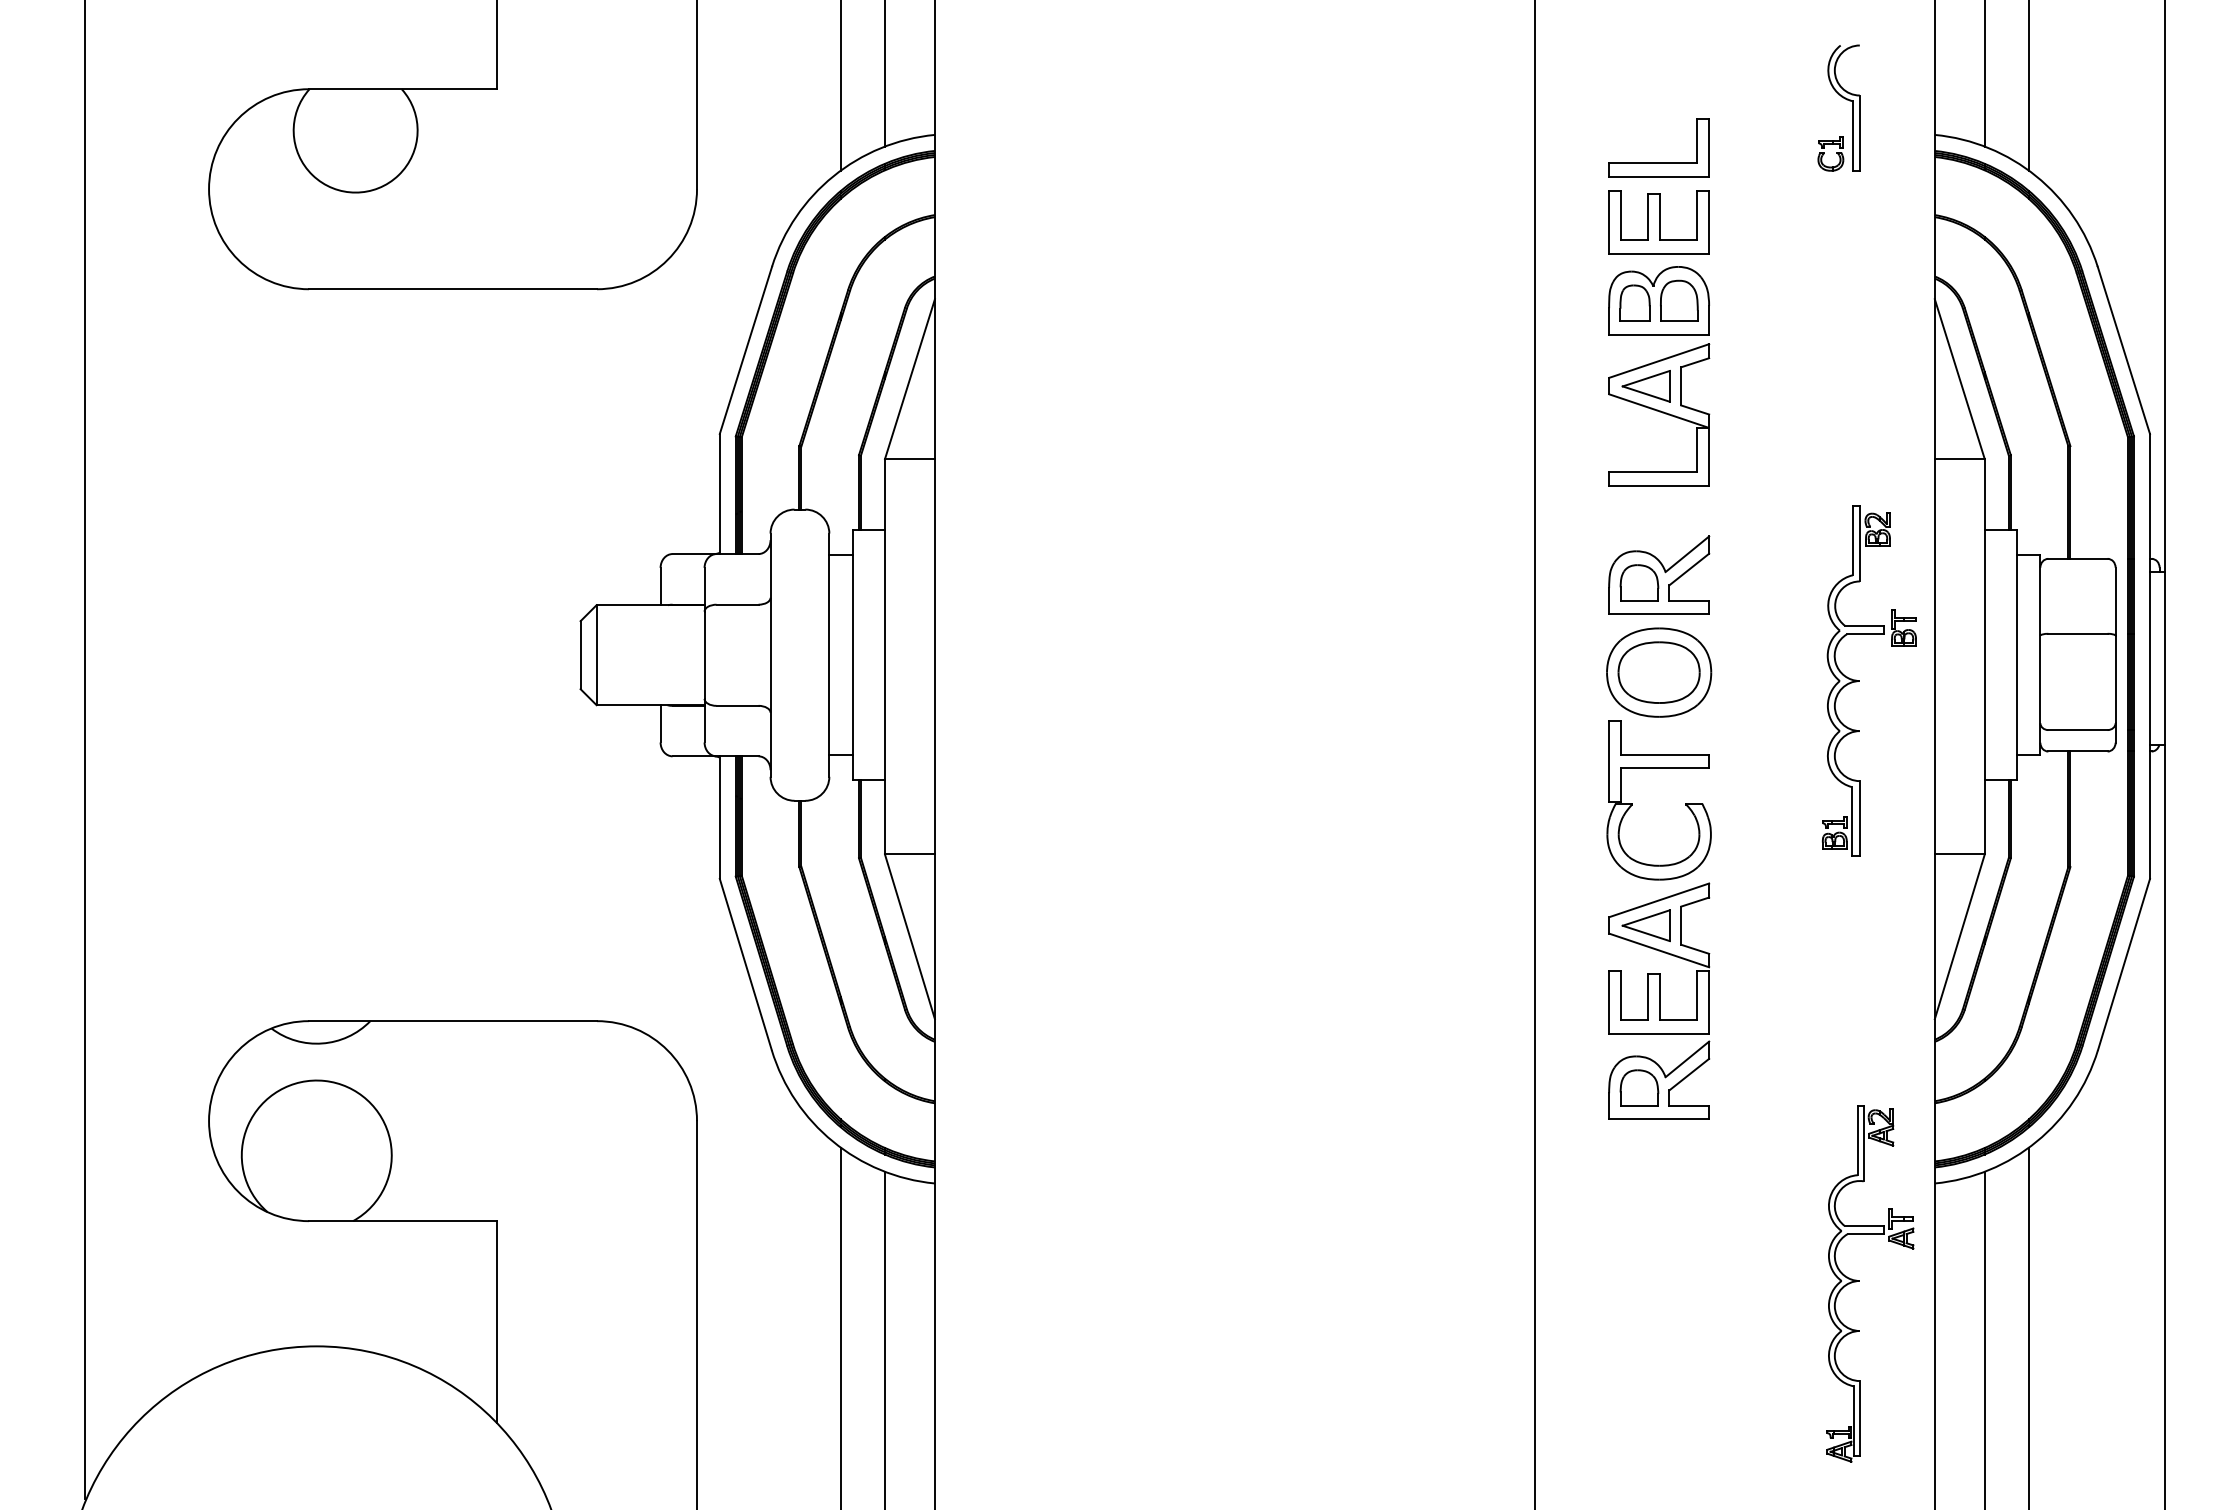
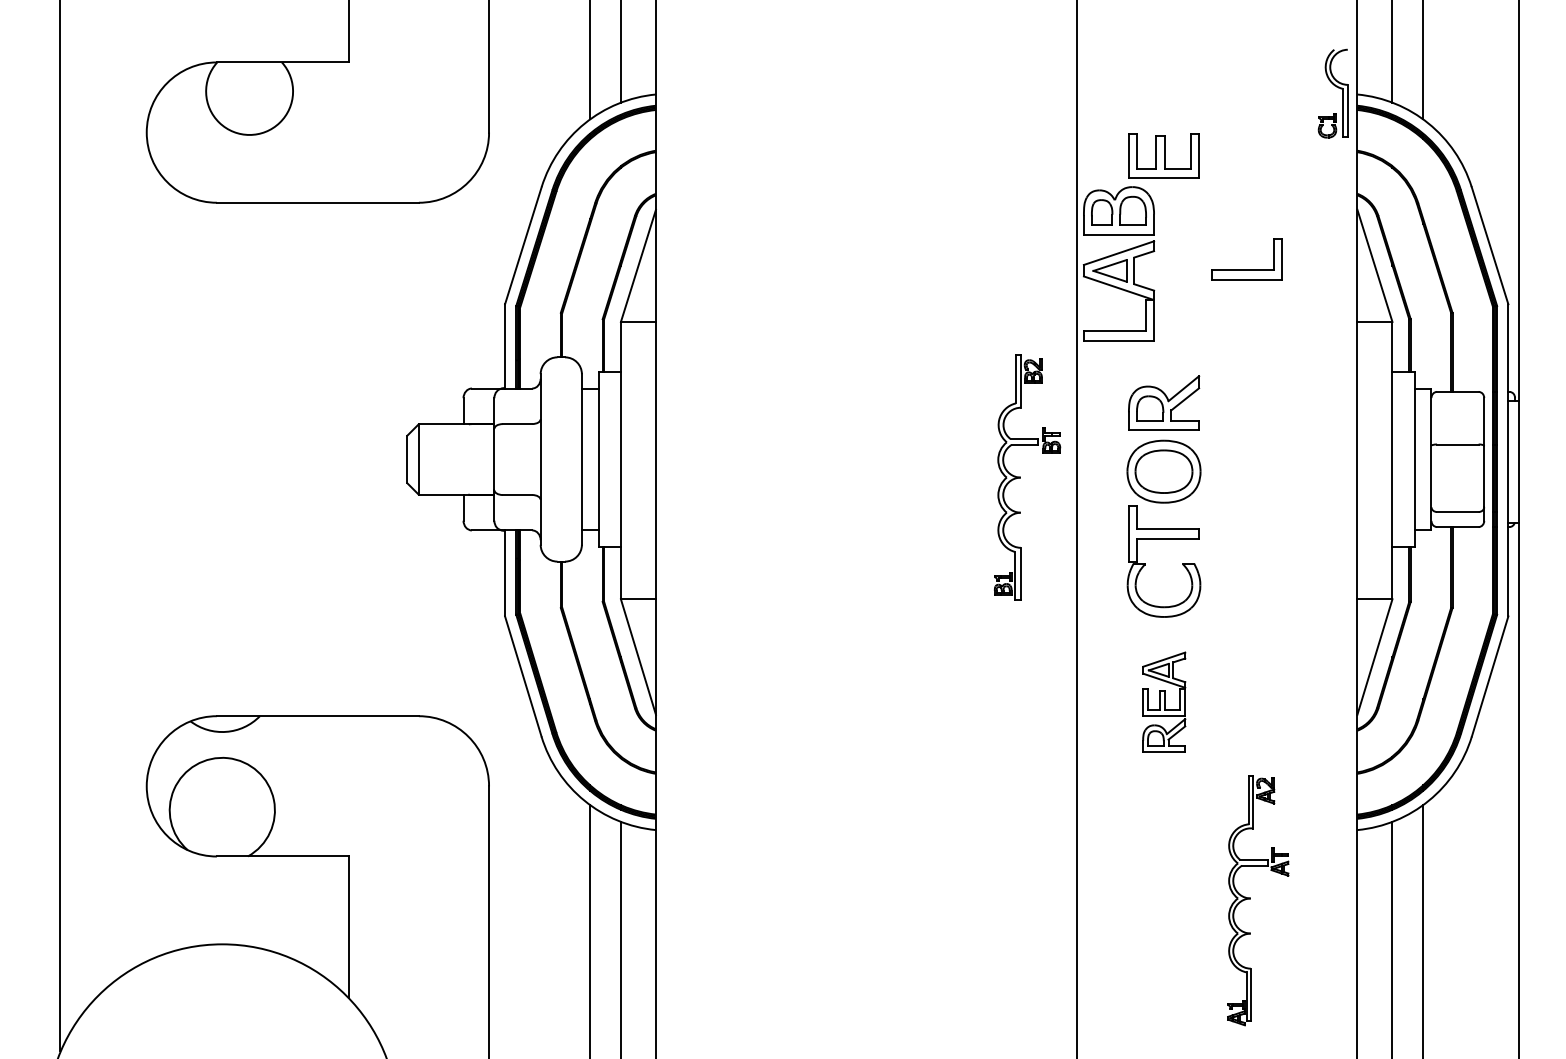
part: (1843, 99) -> (1336, 87), moved
part: (1658, 161) -> (1246, 269), moved
part: (1659, 375) -> (1119, 263), moved
part: (1859, 680) -> (1020, 477), moved
part: (1659, 1000) -> (1164, 701), size x0.6
part: (1859, 1282) -> (1250, 899), moved

